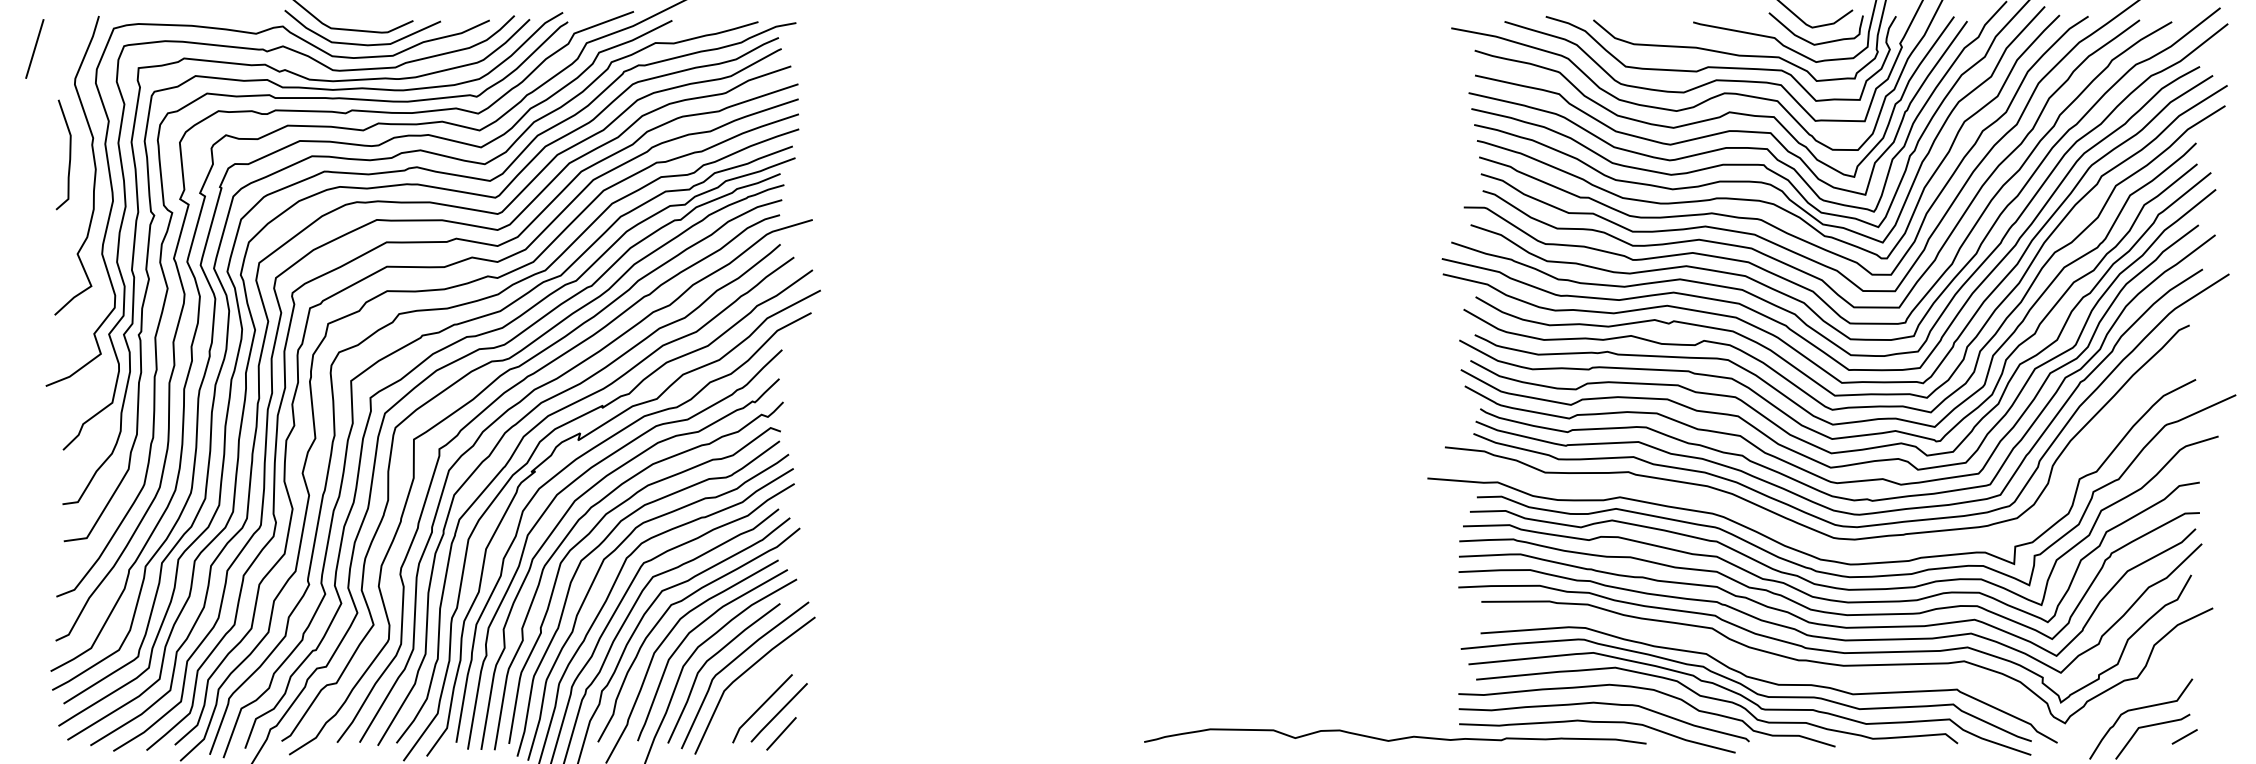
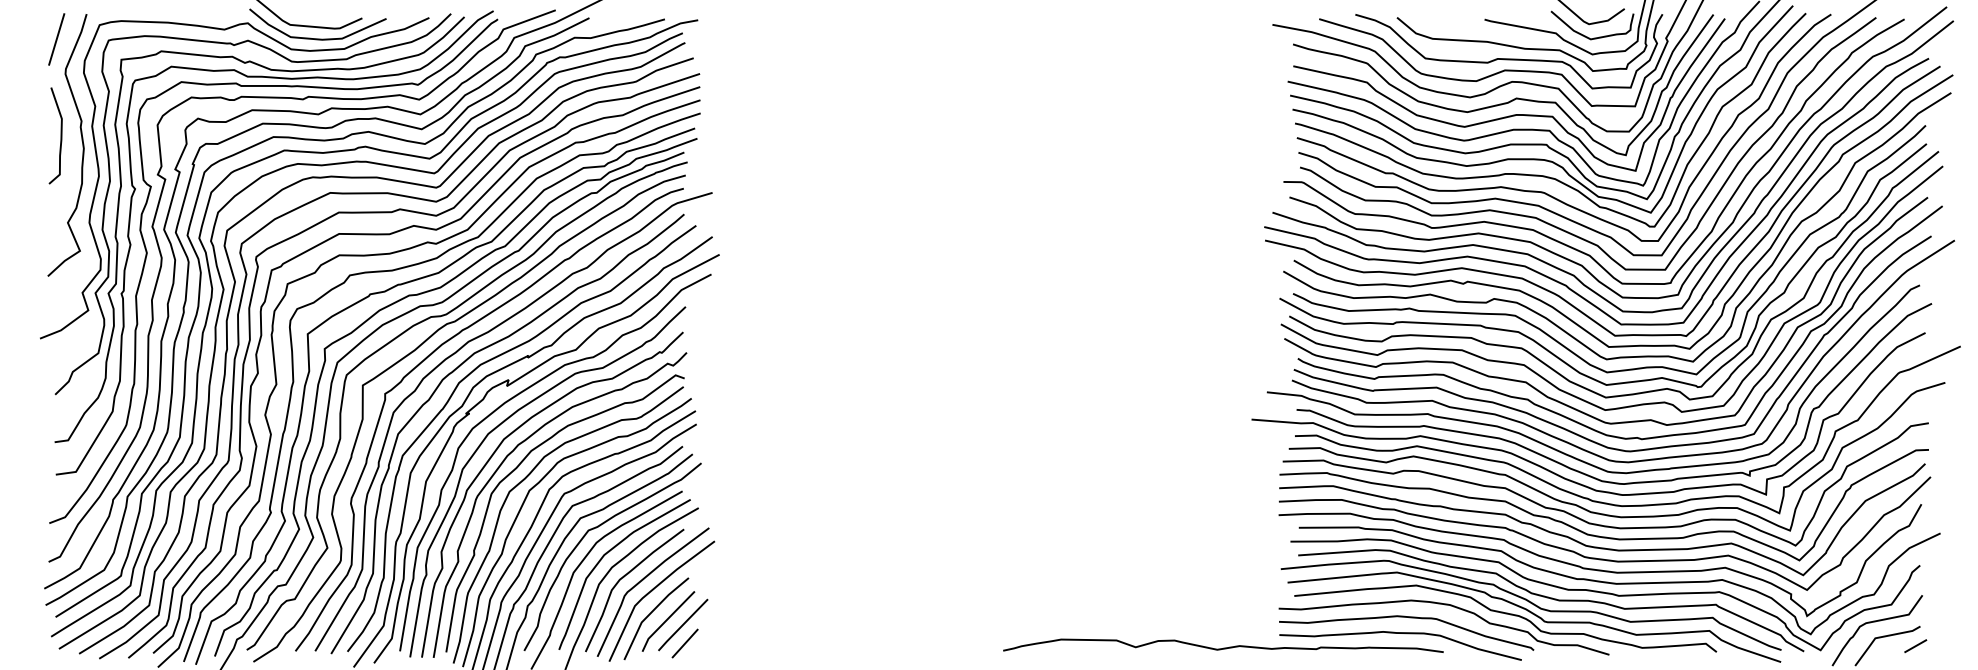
line: (34, 48) -> (56, 39), moved
curve: (1802, 537) -> (1580, 471), added
curve: (1830, 677) -> (1605, 594), added
line: (743, 699) -> (651, 613), added

